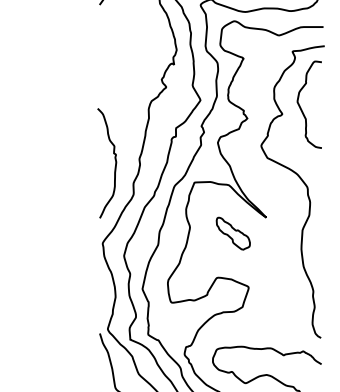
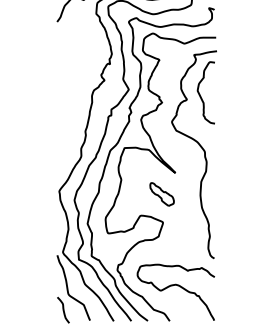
curve: (114, 164) -> (67, 135), removed
part: (232, 233) -> (161, 194), moved

